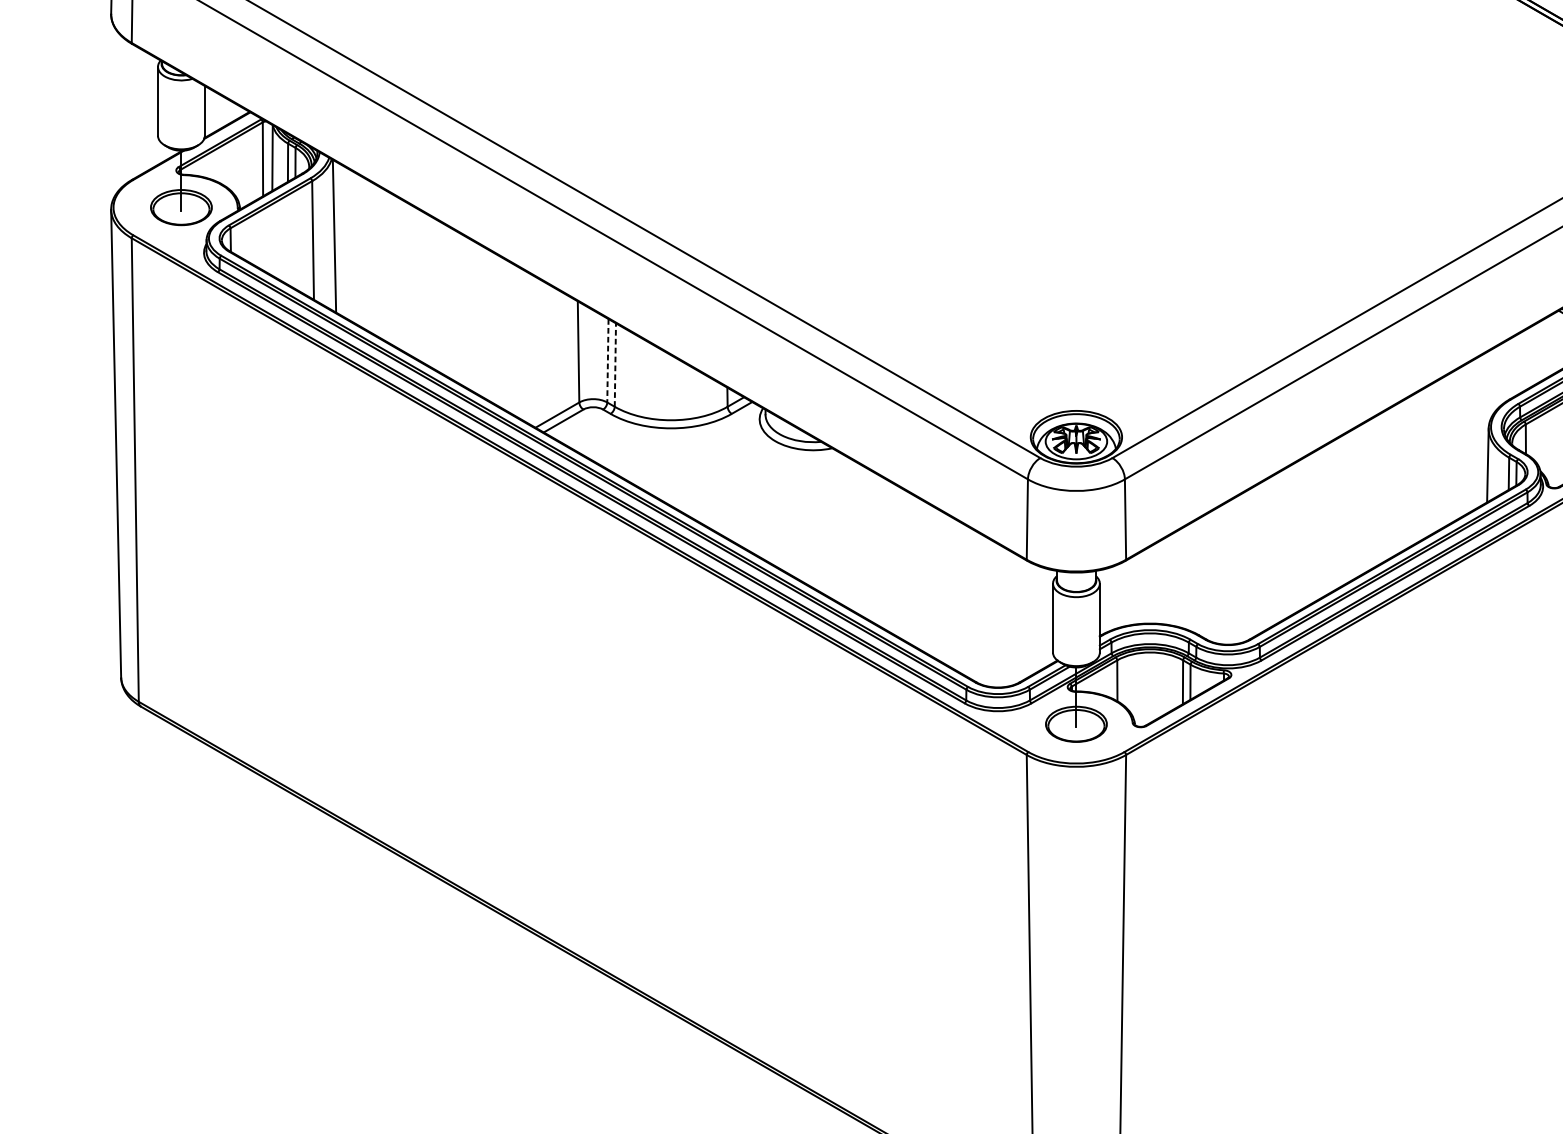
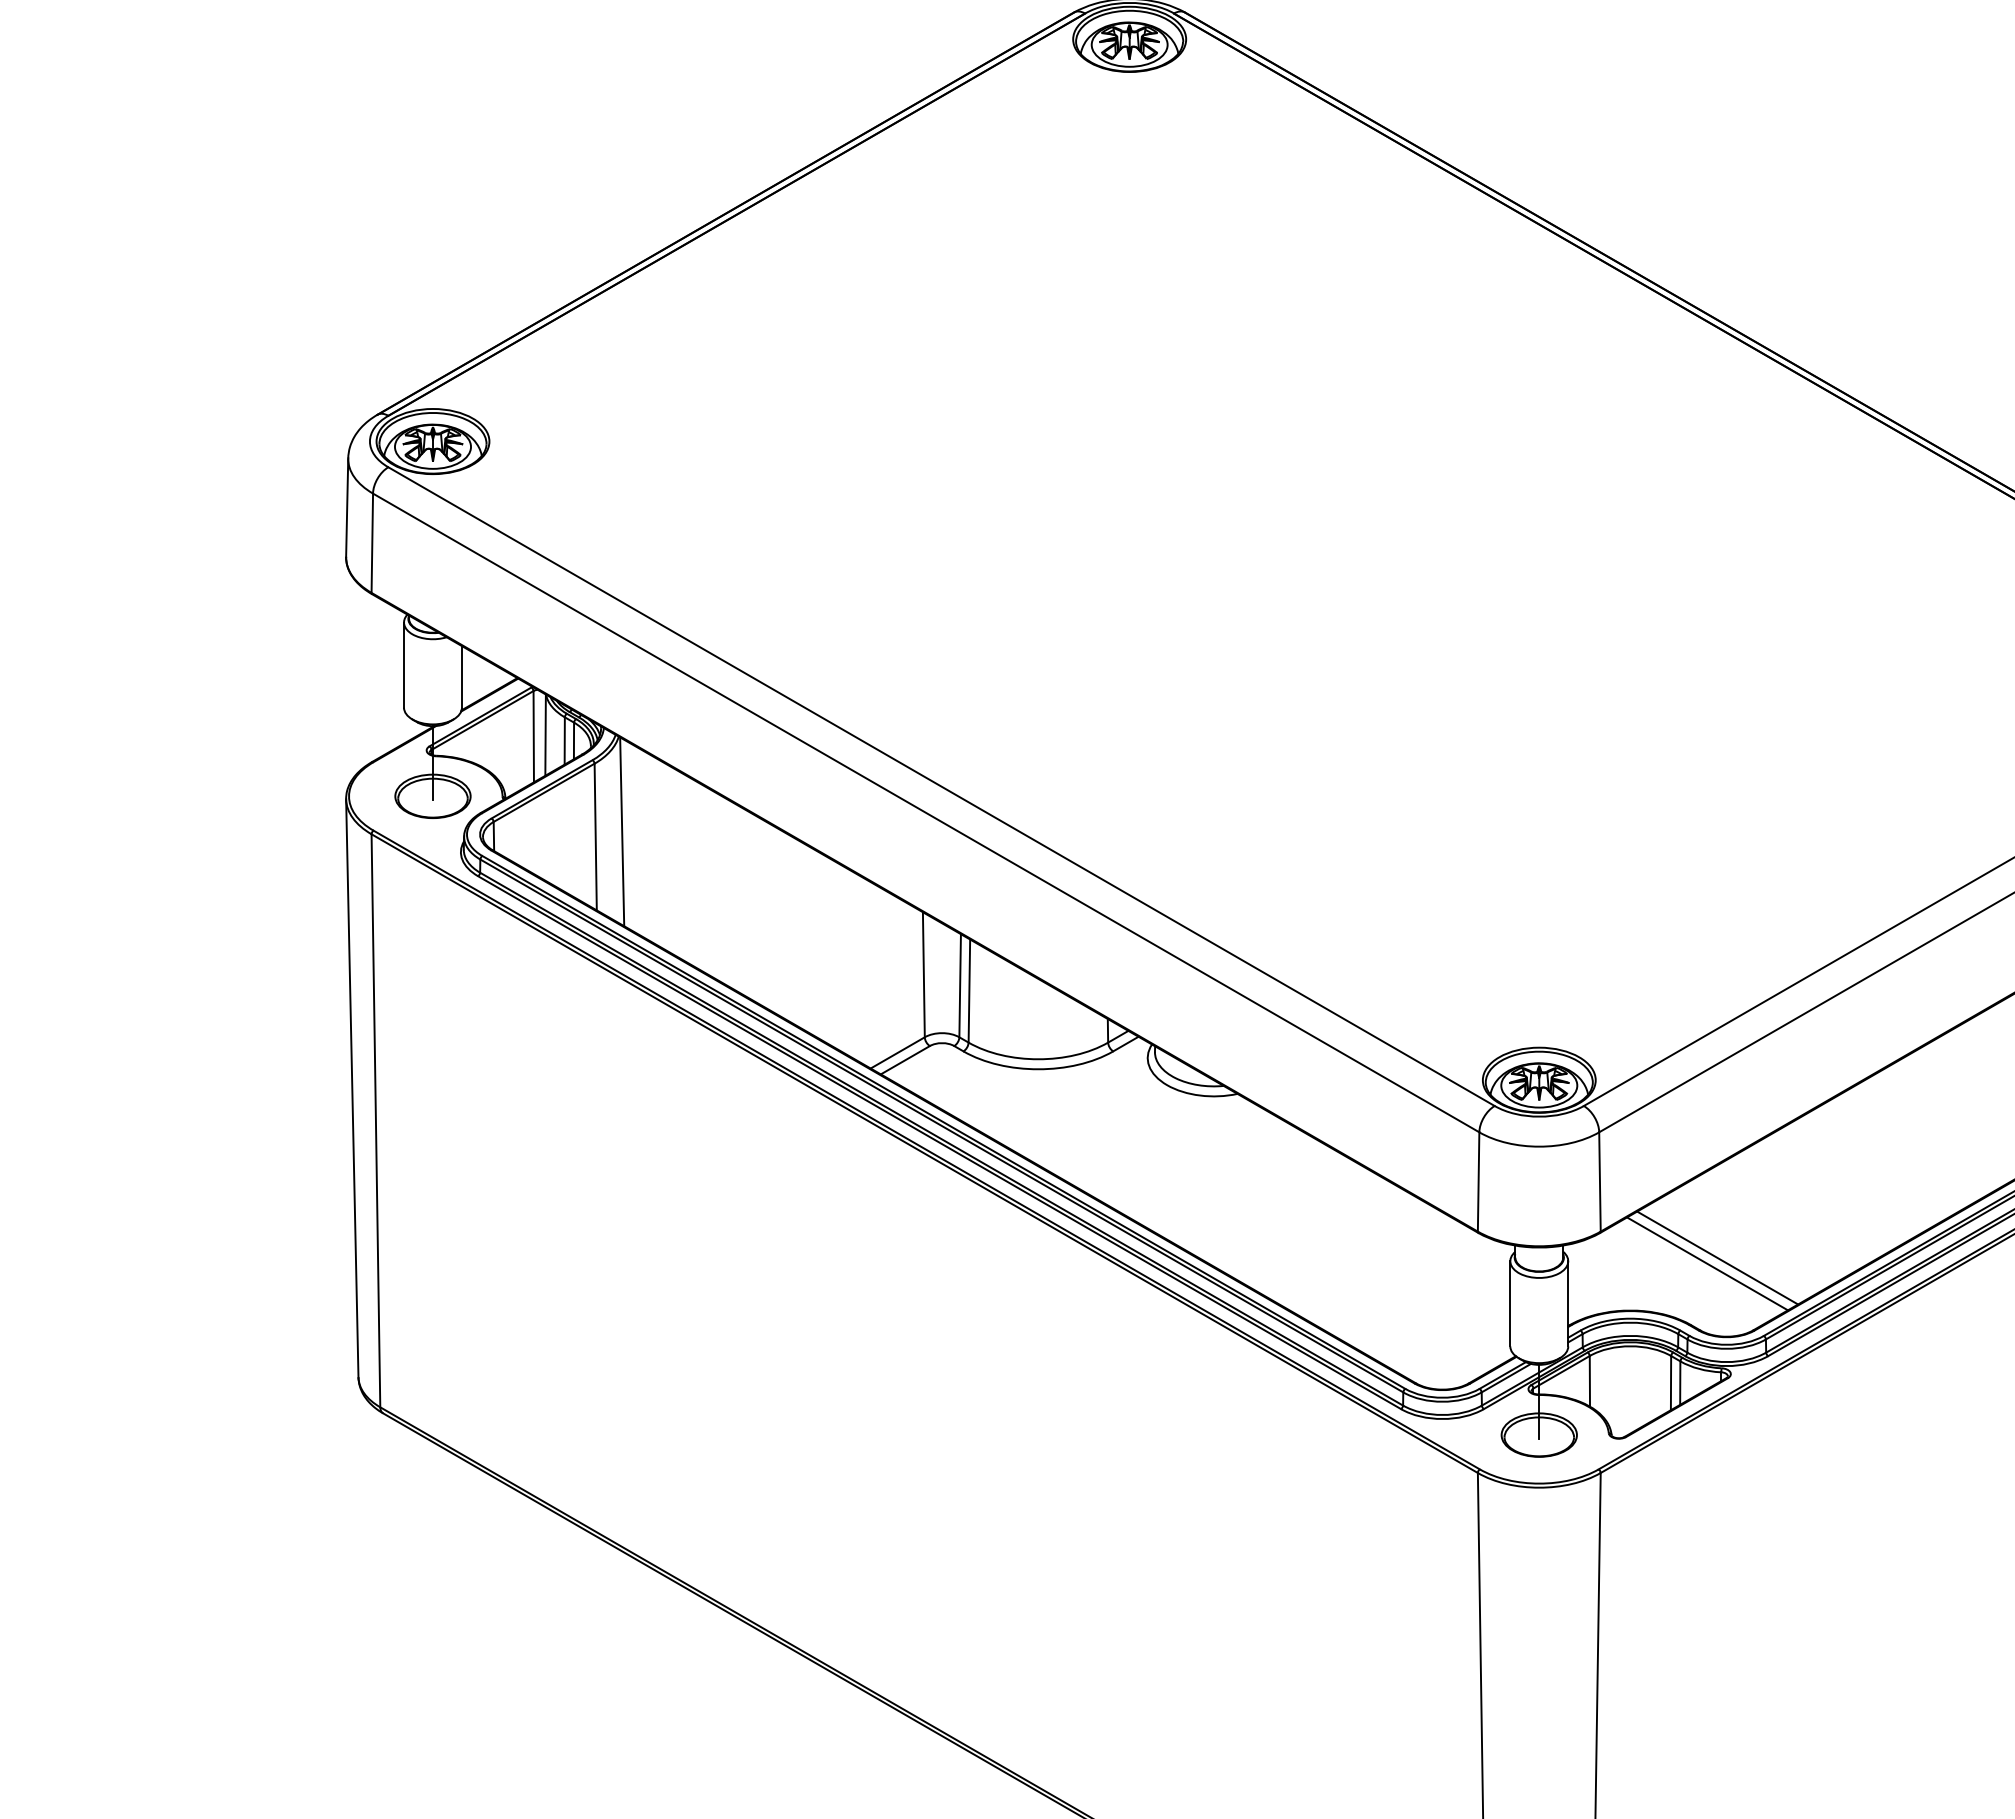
line: (608, 360) -> (960, 985), dashed -> solid
line: (615, 365) -> (969, 991), dashed -> solid
line: (1220, 580) -> (1717, 1257), added
line: (1212, 585) -> (1707, 1263), added

